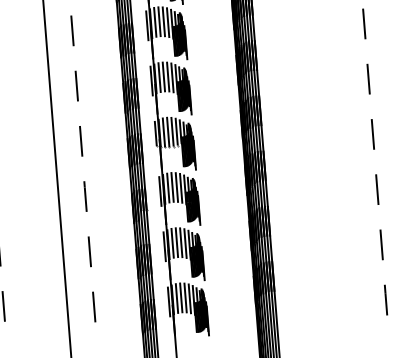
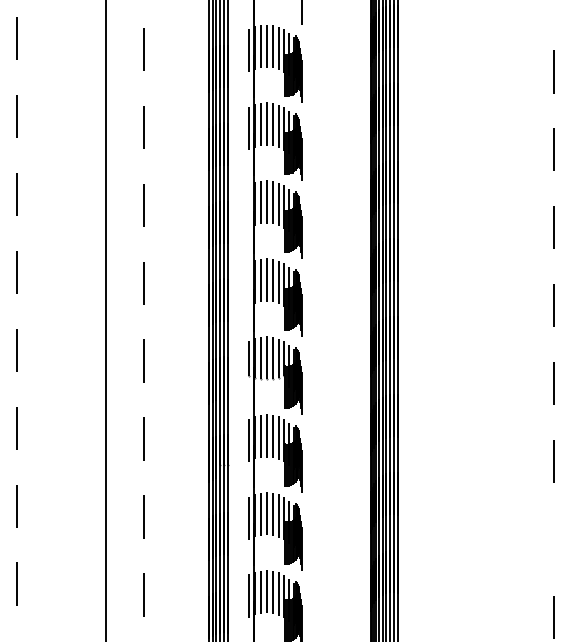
line: (147, 25) -> (249, 206), removed
line: (151, 81) -> (249, 284), removed
line: (381, 244) -> (553, 539), removed

